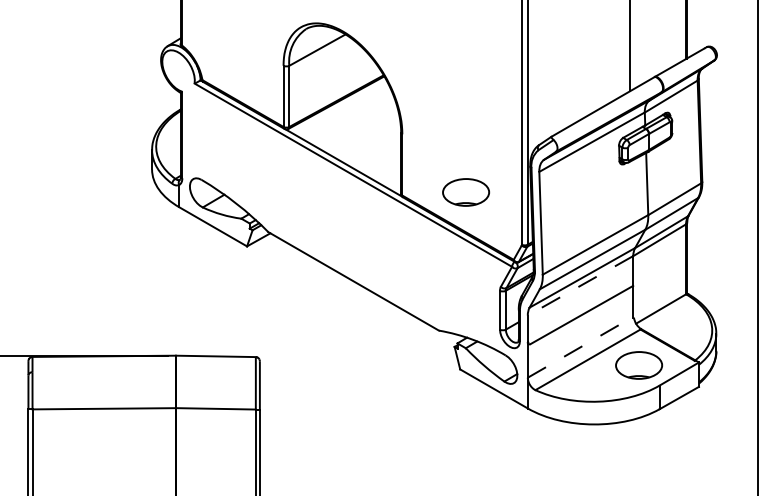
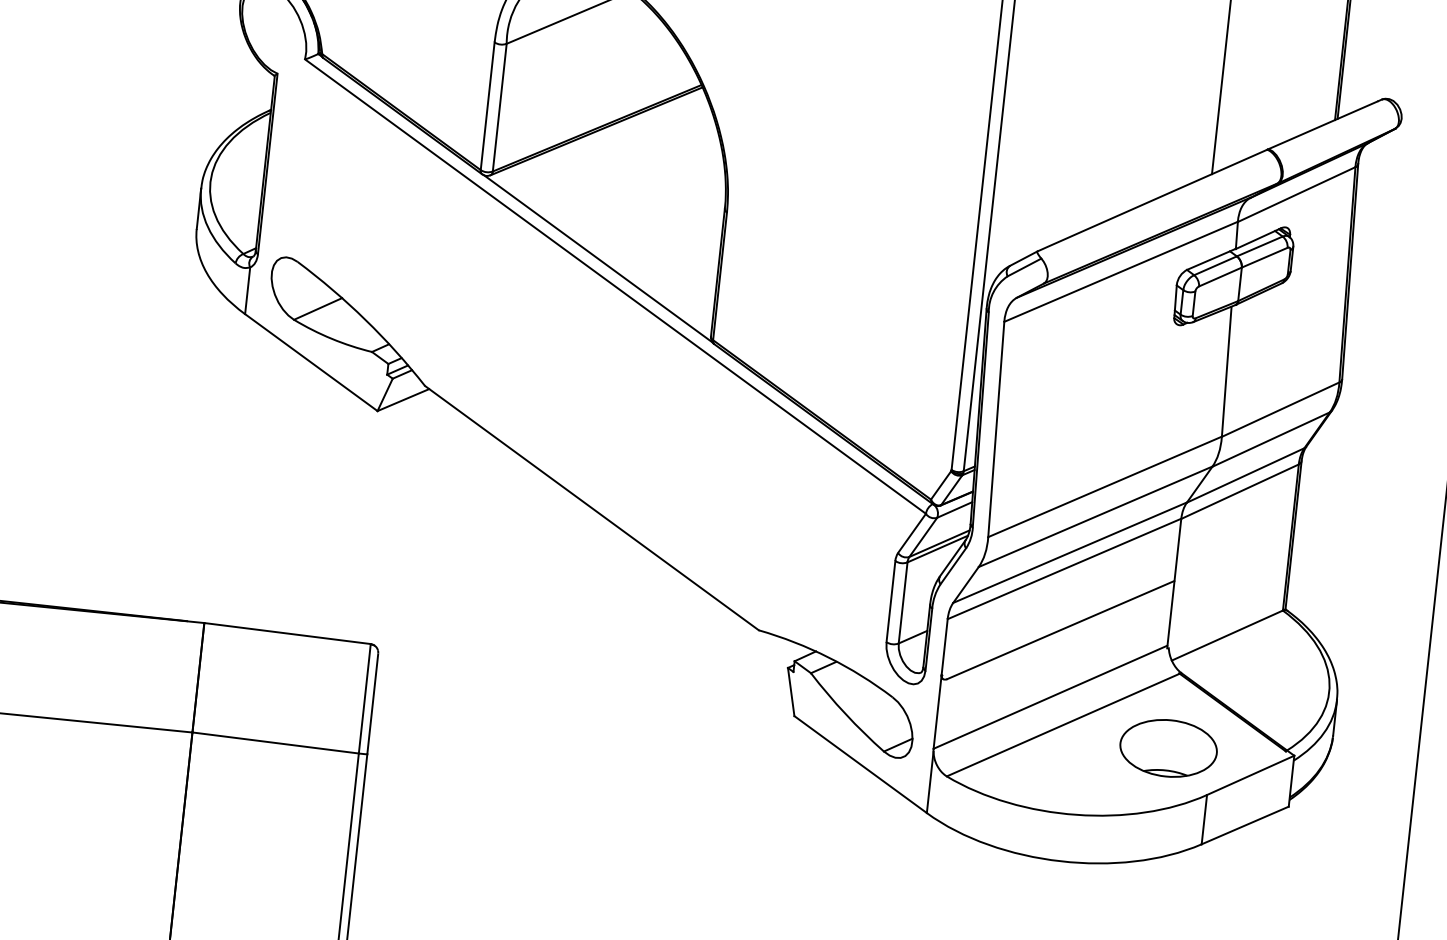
part: (466, 192) -> (847, 348), removed
line: (580, 285) -> (1064, 568), dashed -> solid
line: (580, 347) -> (1050, 697), dashed -> solid

